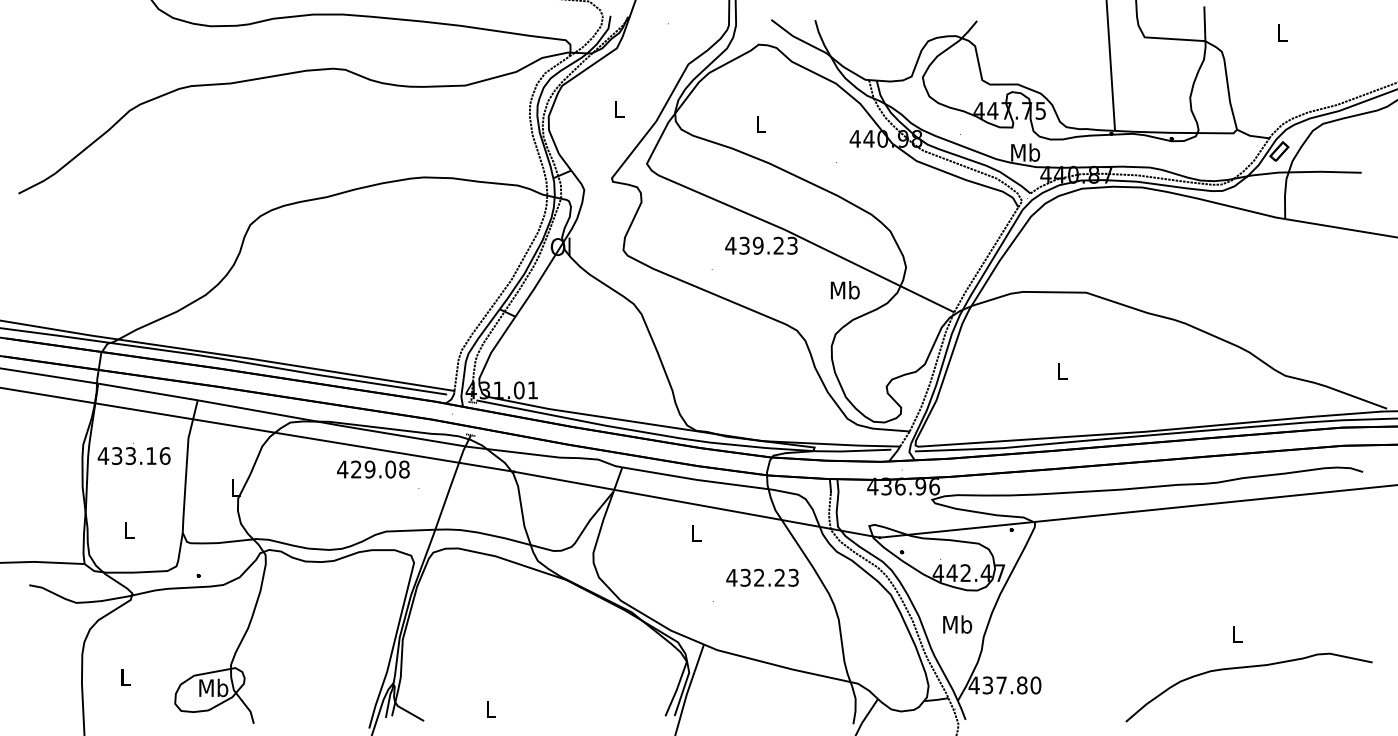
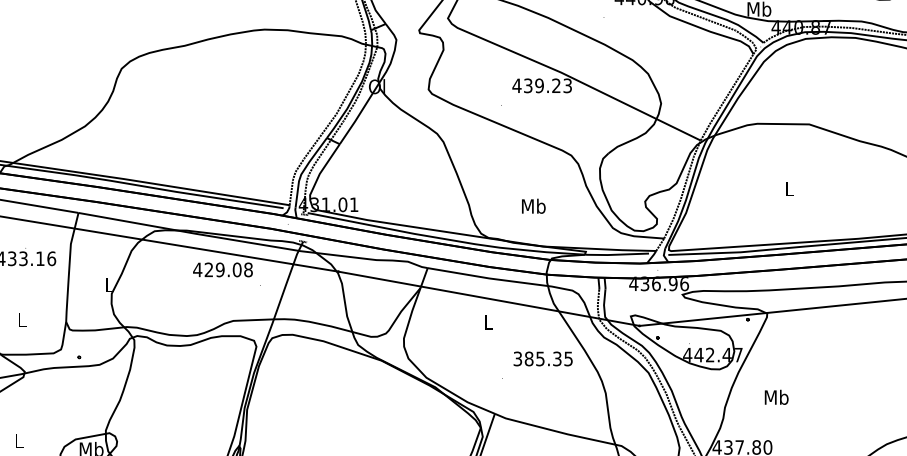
text: (844, 290) -> (533, 206), moved
text: (762, 577) -> (543, 358), 432.23 -> 385.35
text: (957, 624) -> (776, 397), moved

